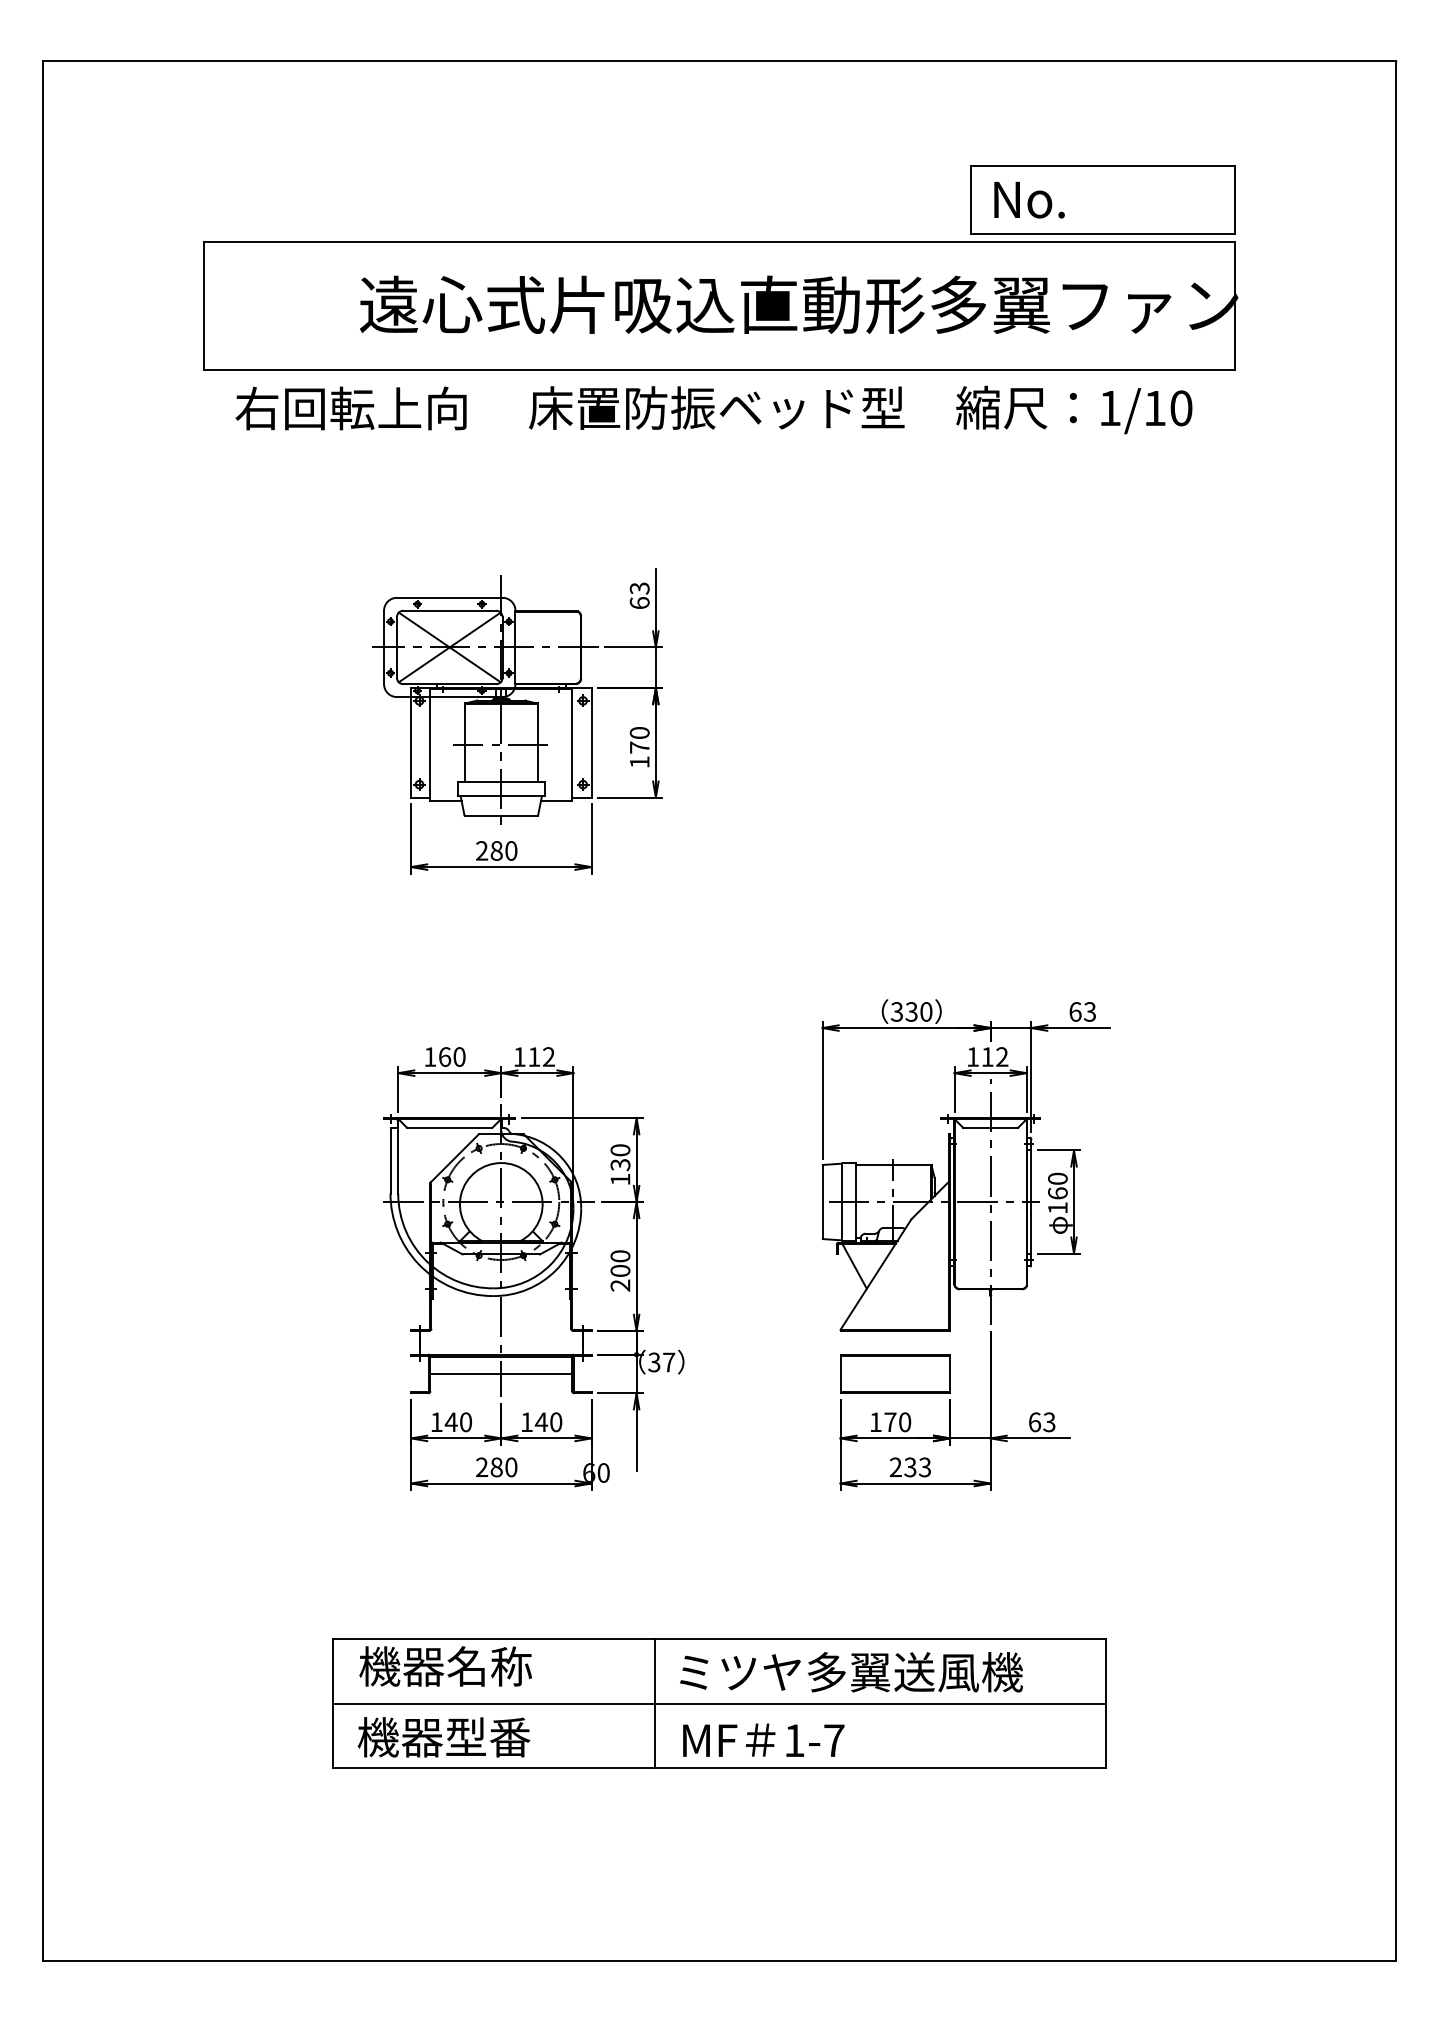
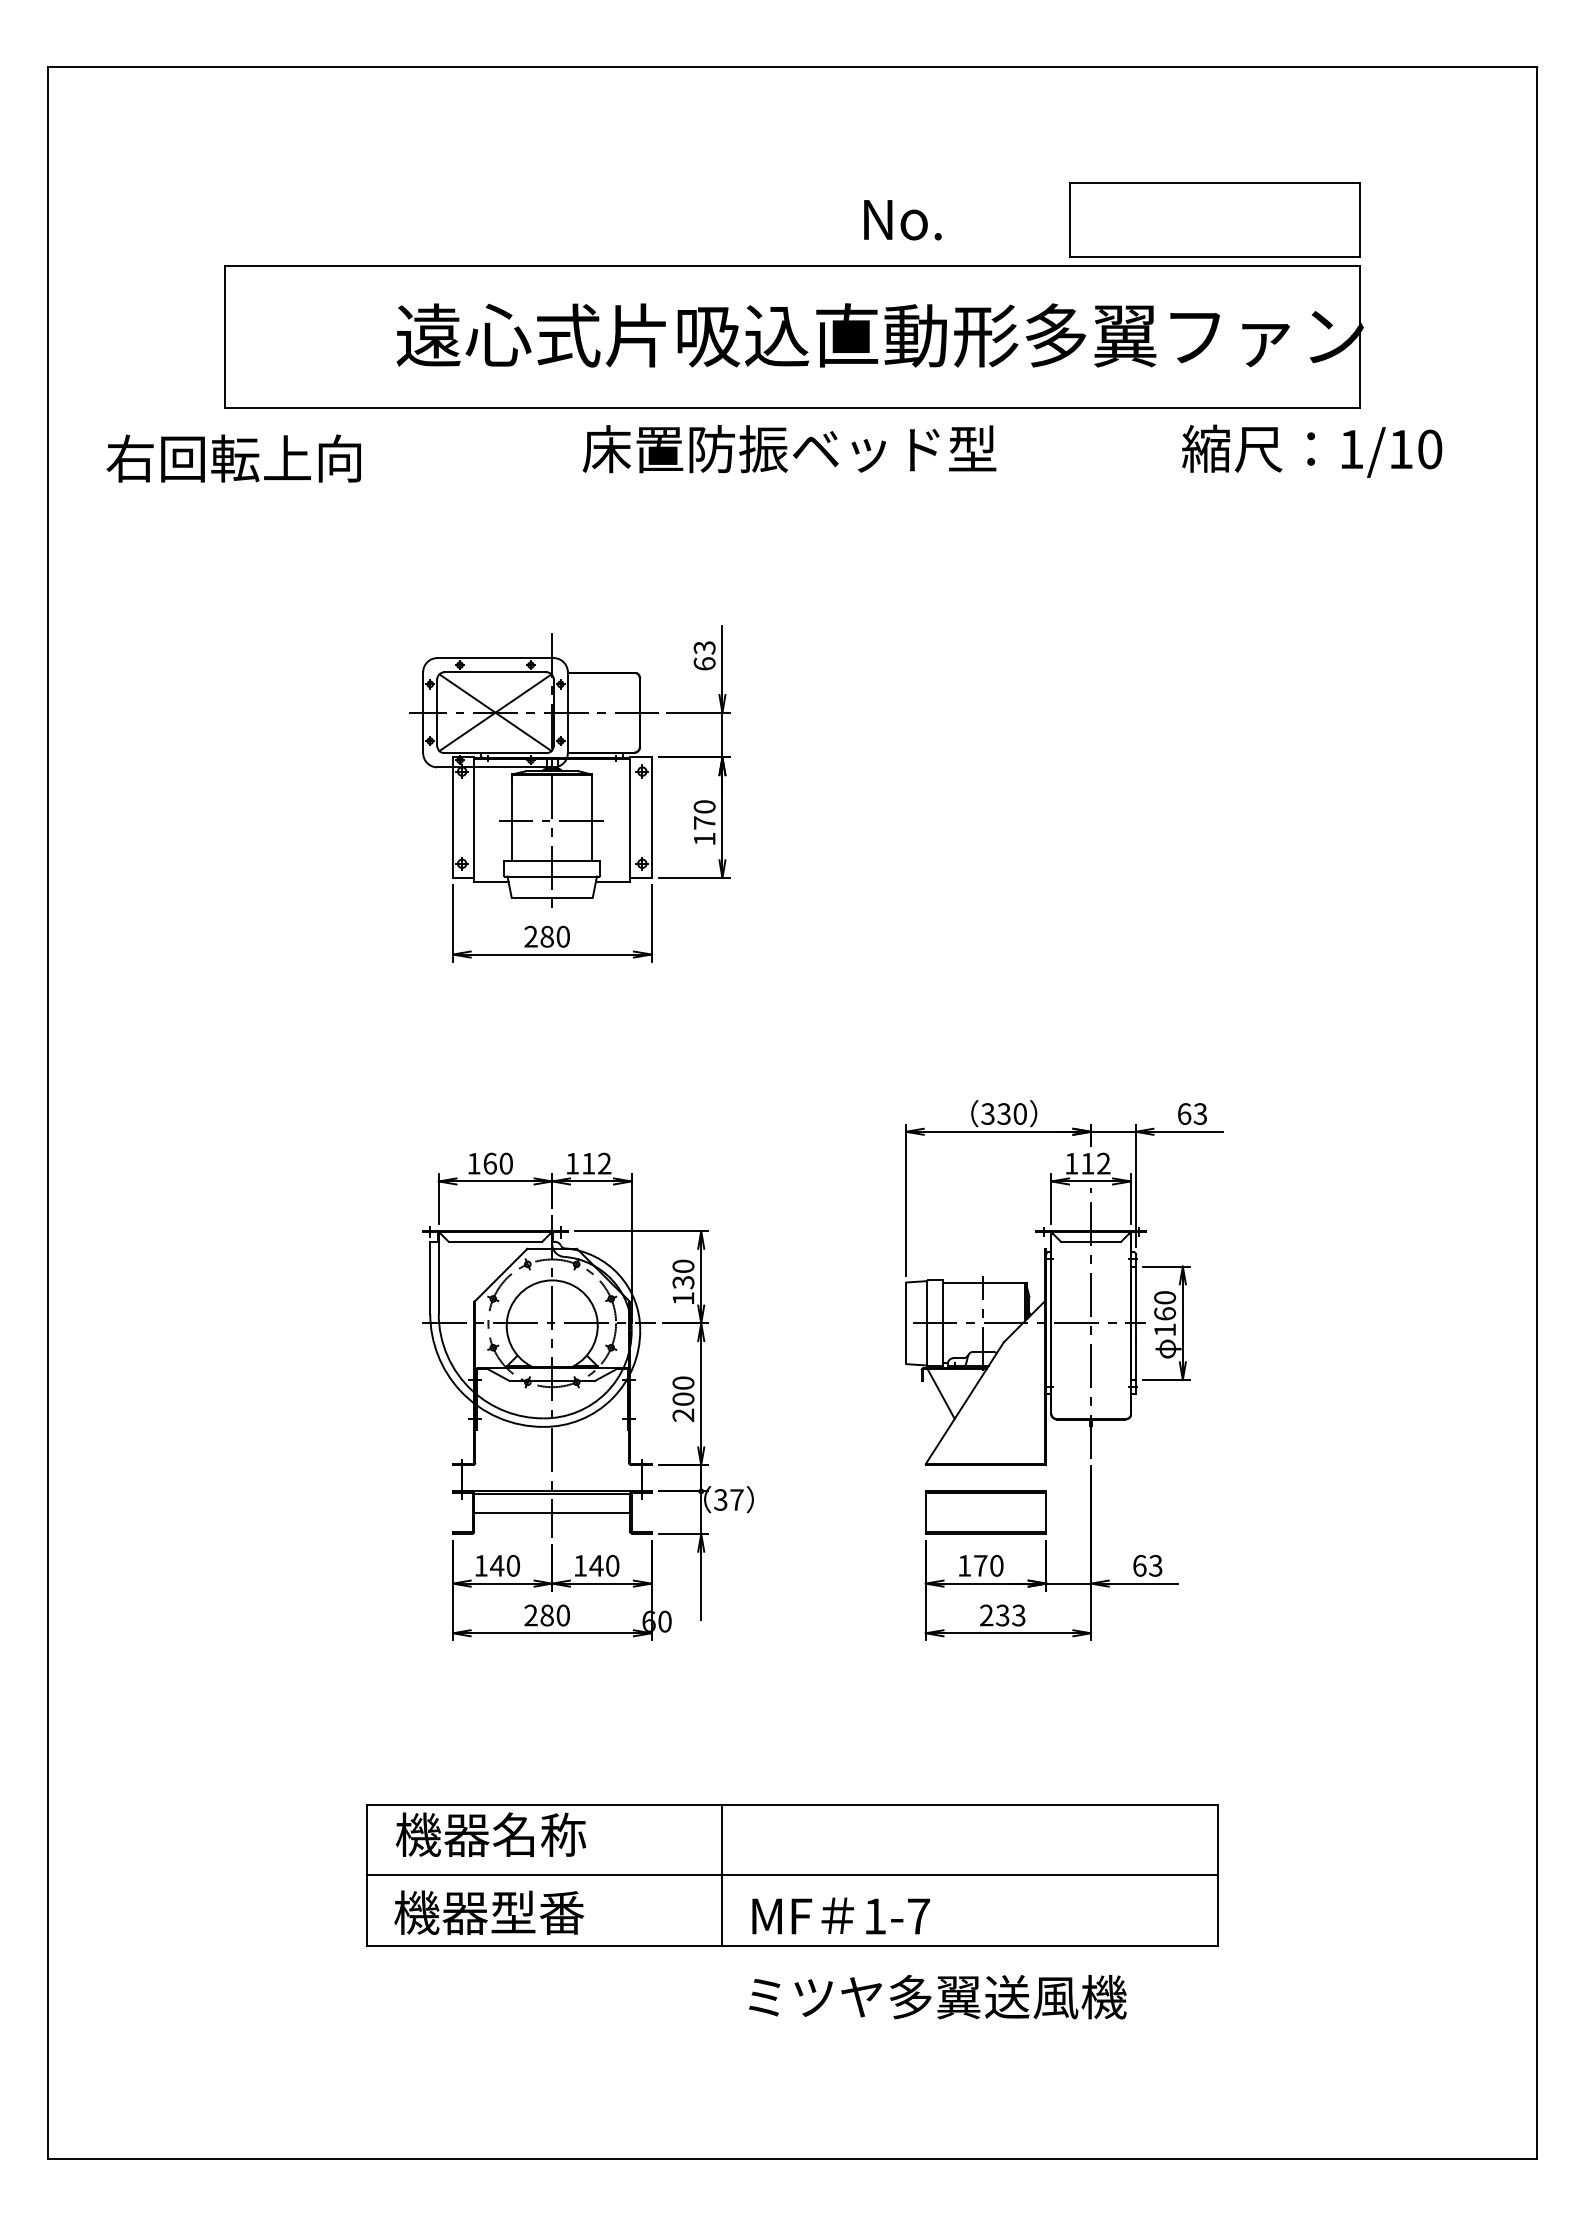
text: (1029, 200) -> (902, 220), moved
text: (350, 408) -> (233, 458), moved
text: (1074, 409) -> (1312, 450), moved
text: (851, 1671) -> (937, 1996), moved

